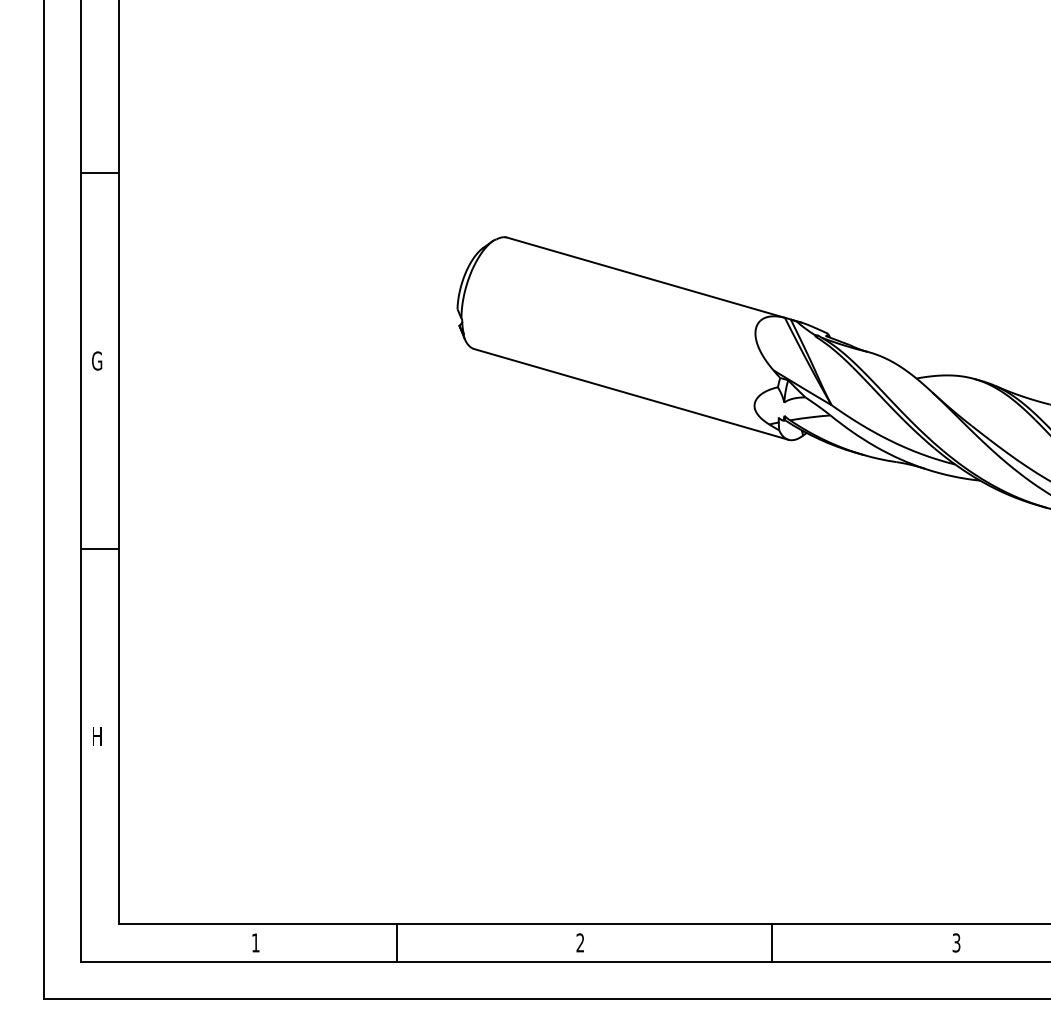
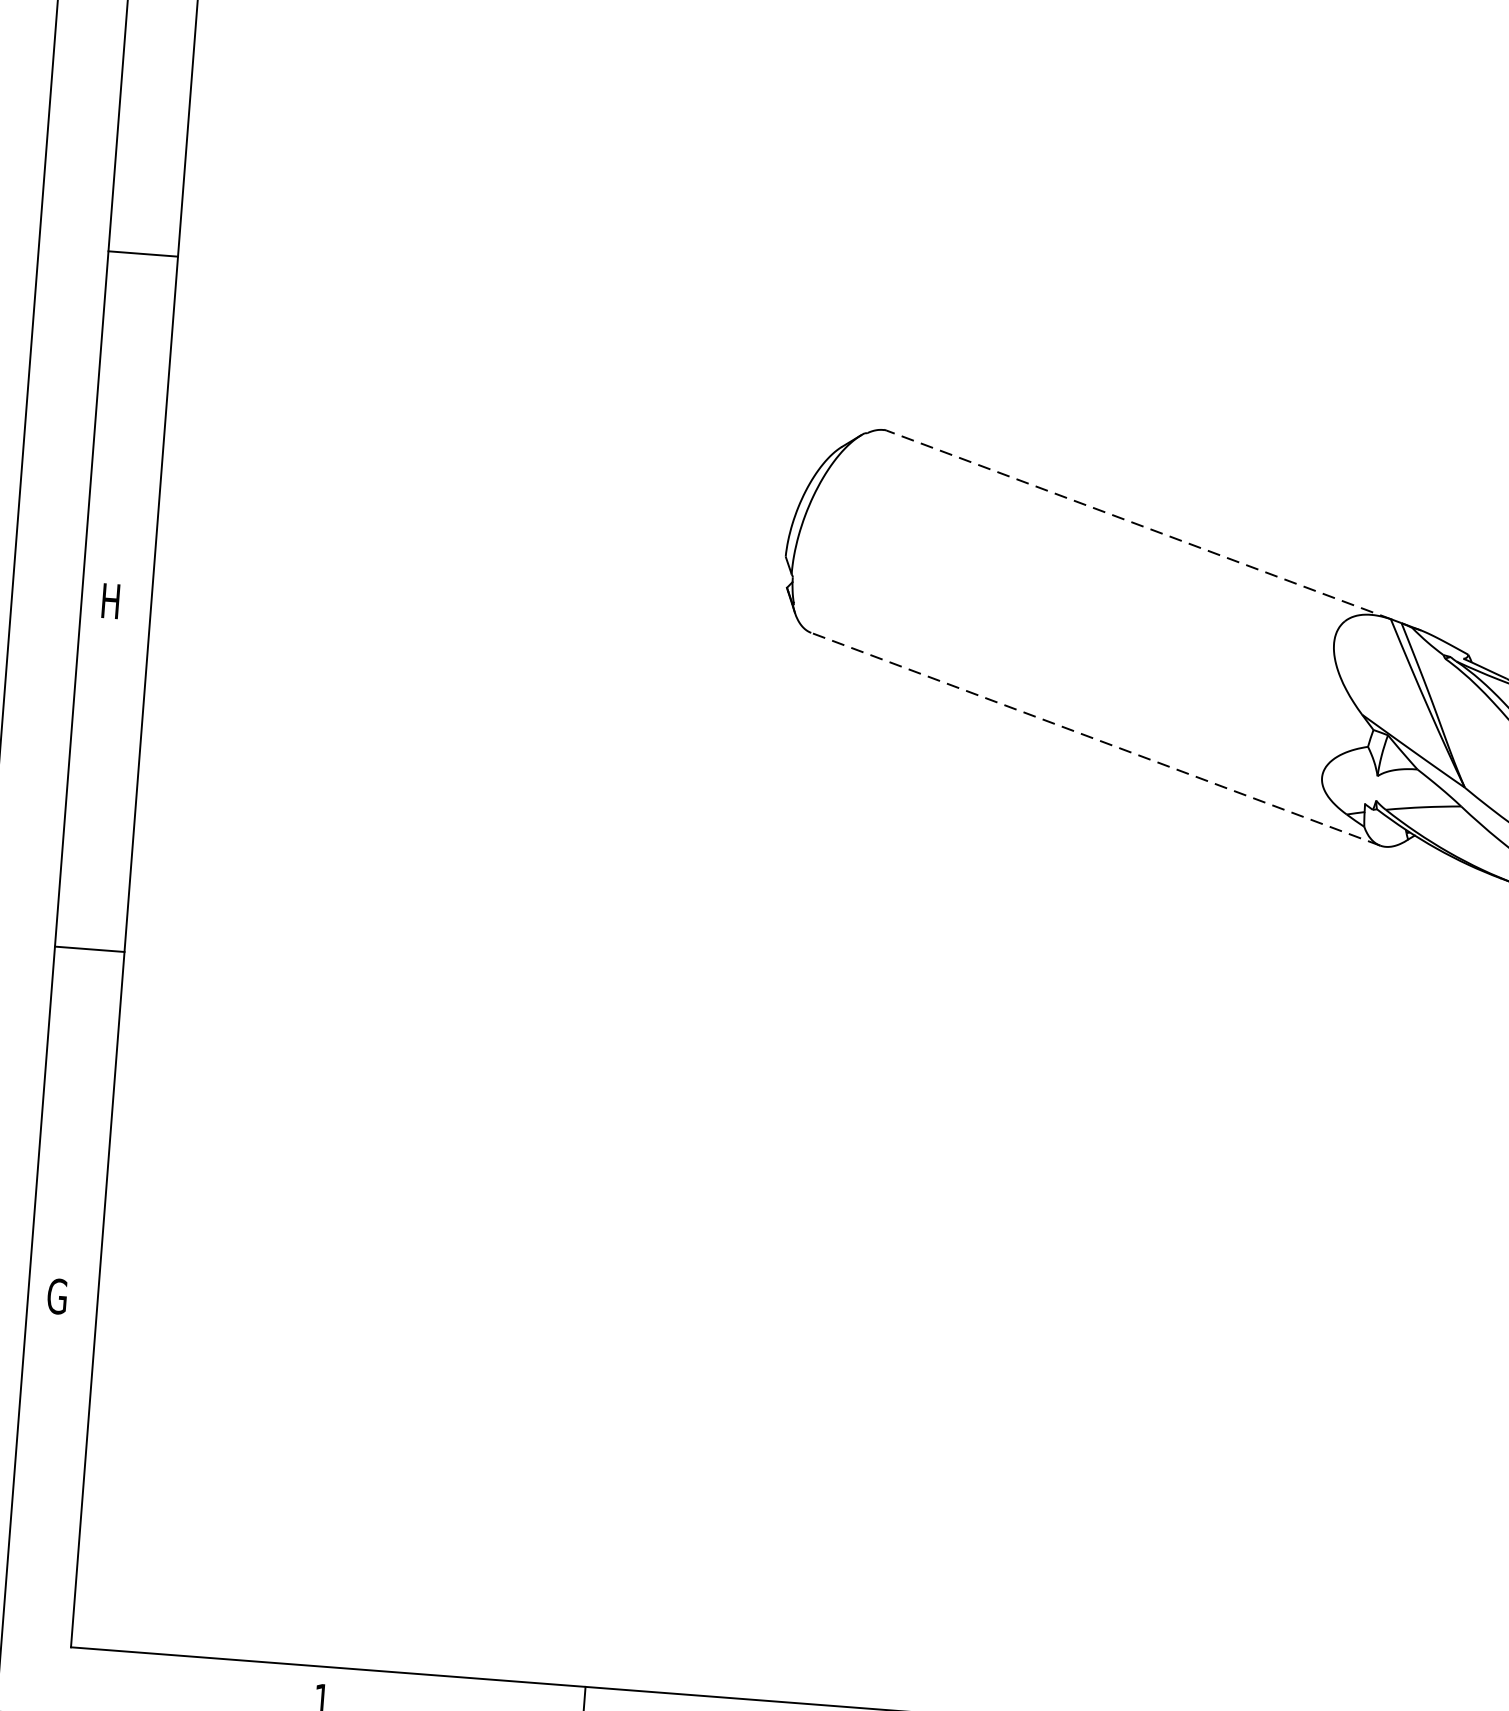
line: (645, 277) -> (1138, 524), solid -> dashed
text: (97, 360) -> (111, 600), G -> H
line: (630, 394) -> (1093, 739), solid -> dashed
text: (97, 736) -> (58, 1296), H -> G

